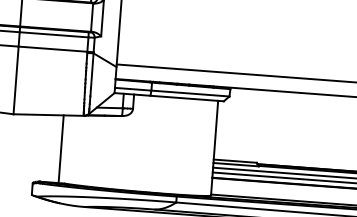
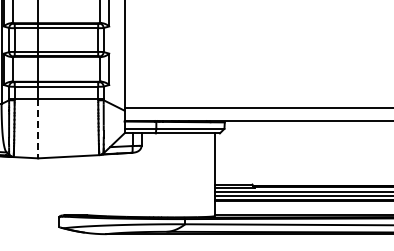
line: (16, 80) -> (38, 128), solid -> dashed
line: (60, 149) -> (81, 185), removed

